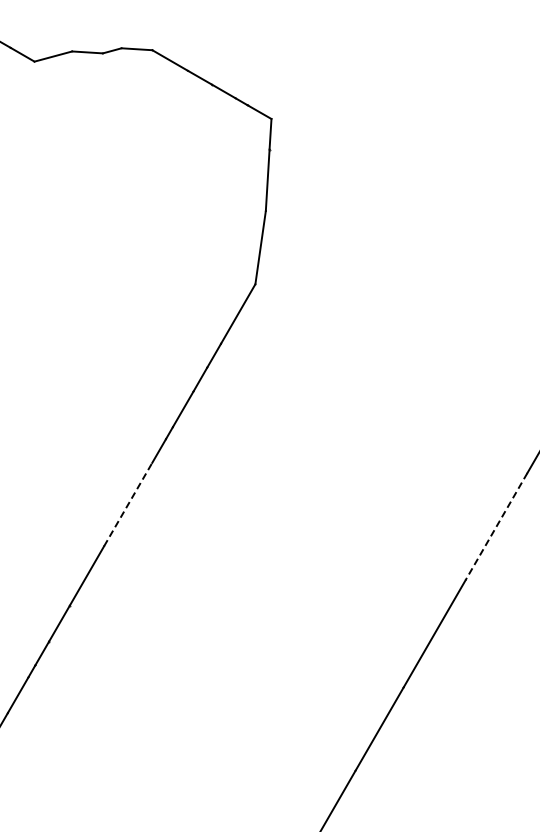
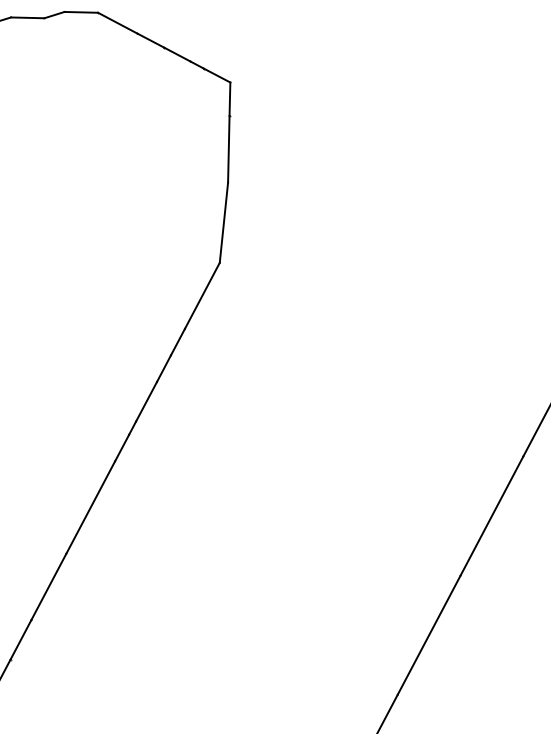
line: (128, 504) -> (91, 507), dashed -> solid
line: (496, 526) -> (491, 515), dashed -> solid

